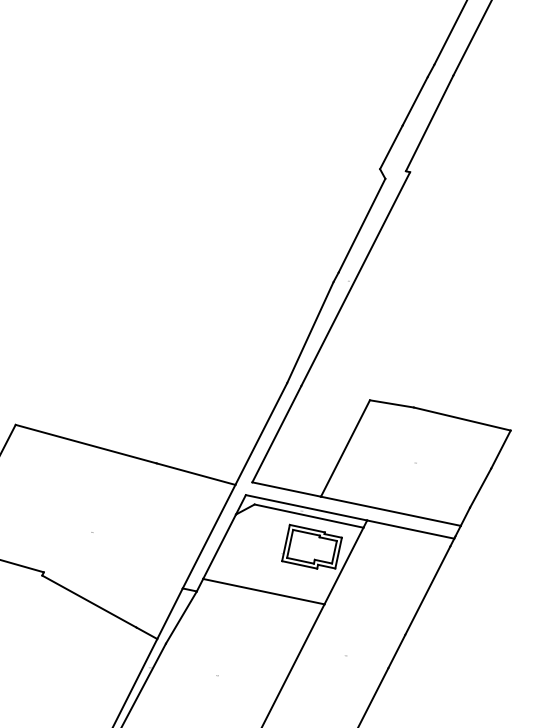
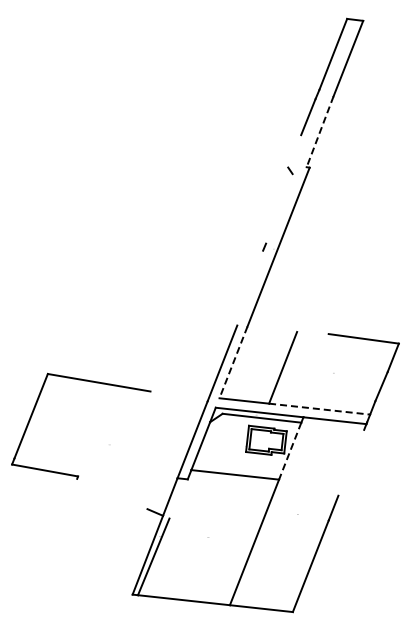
line: (430, 123) -> (320, 131), solid -> dashed
line: (391, 147) -> (294, 151), removed
line: (362, 225) -> (279, 208), removed
line: (310, 331) -> (250, 287), removed
line: (391, 403) -> (312, 332), removed
line: (276, 434) -> (233, 362), solid -> dashed
line: (195, 474) -> (178, 396), removed
line: (390, 511) -> (319, 409), solid -> dashed
line: (344, 566) -> (290, 451), solid -> dashed
line: (428, 590) -> (351, 462), removed
line: (89, 600) -> (112, 493), removed
line: (181, 616) -> (178, 498), removed

